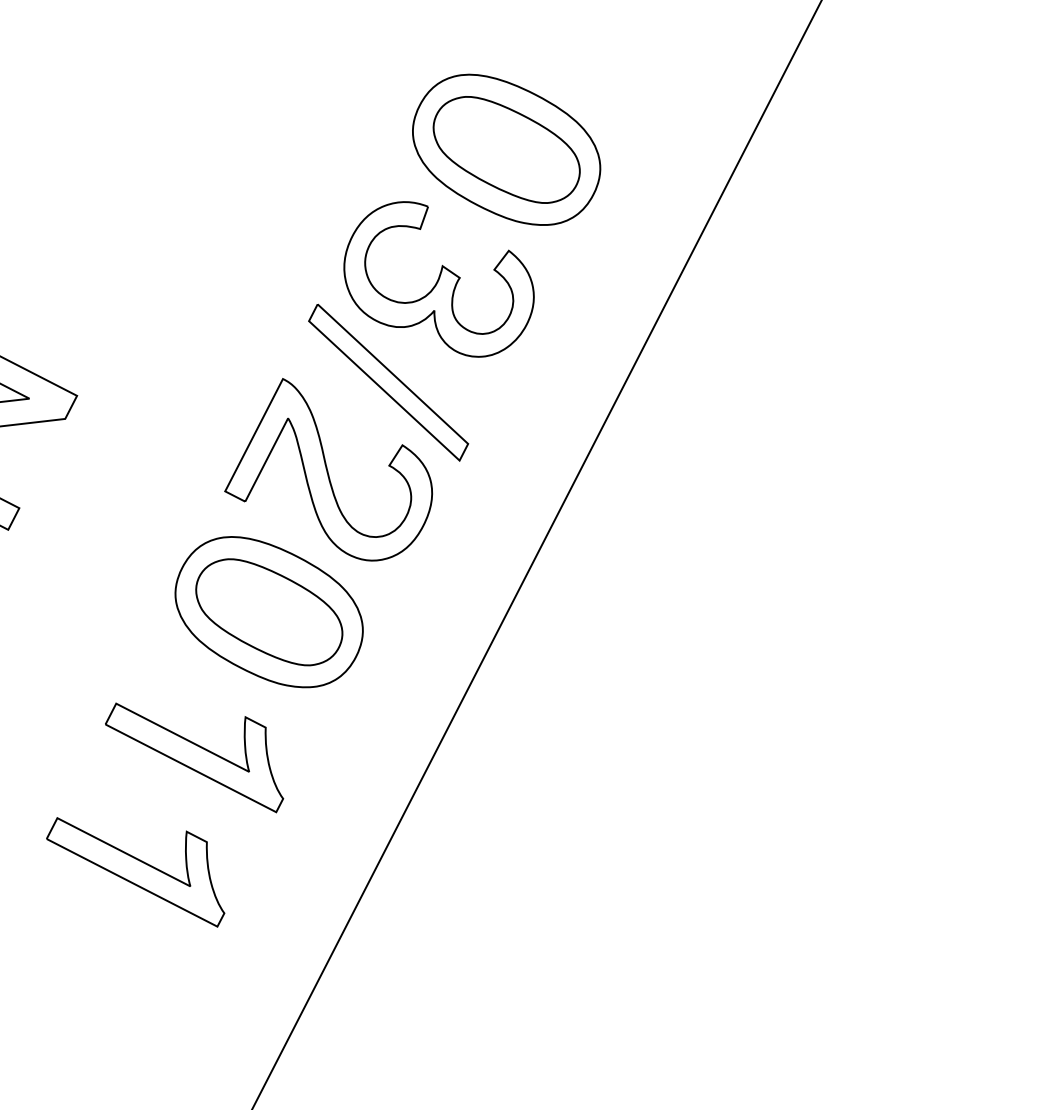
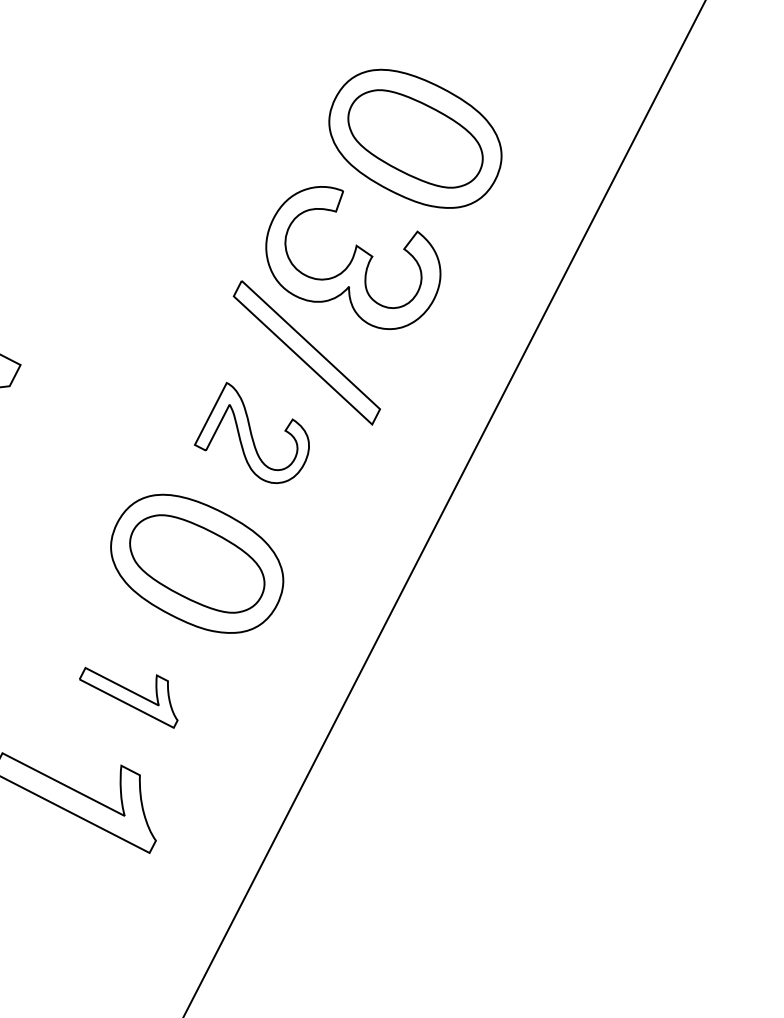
part: (328, 469) -> (251, 432), size x0.6
part: (194, 757) -> (128, 697), size x0.6

